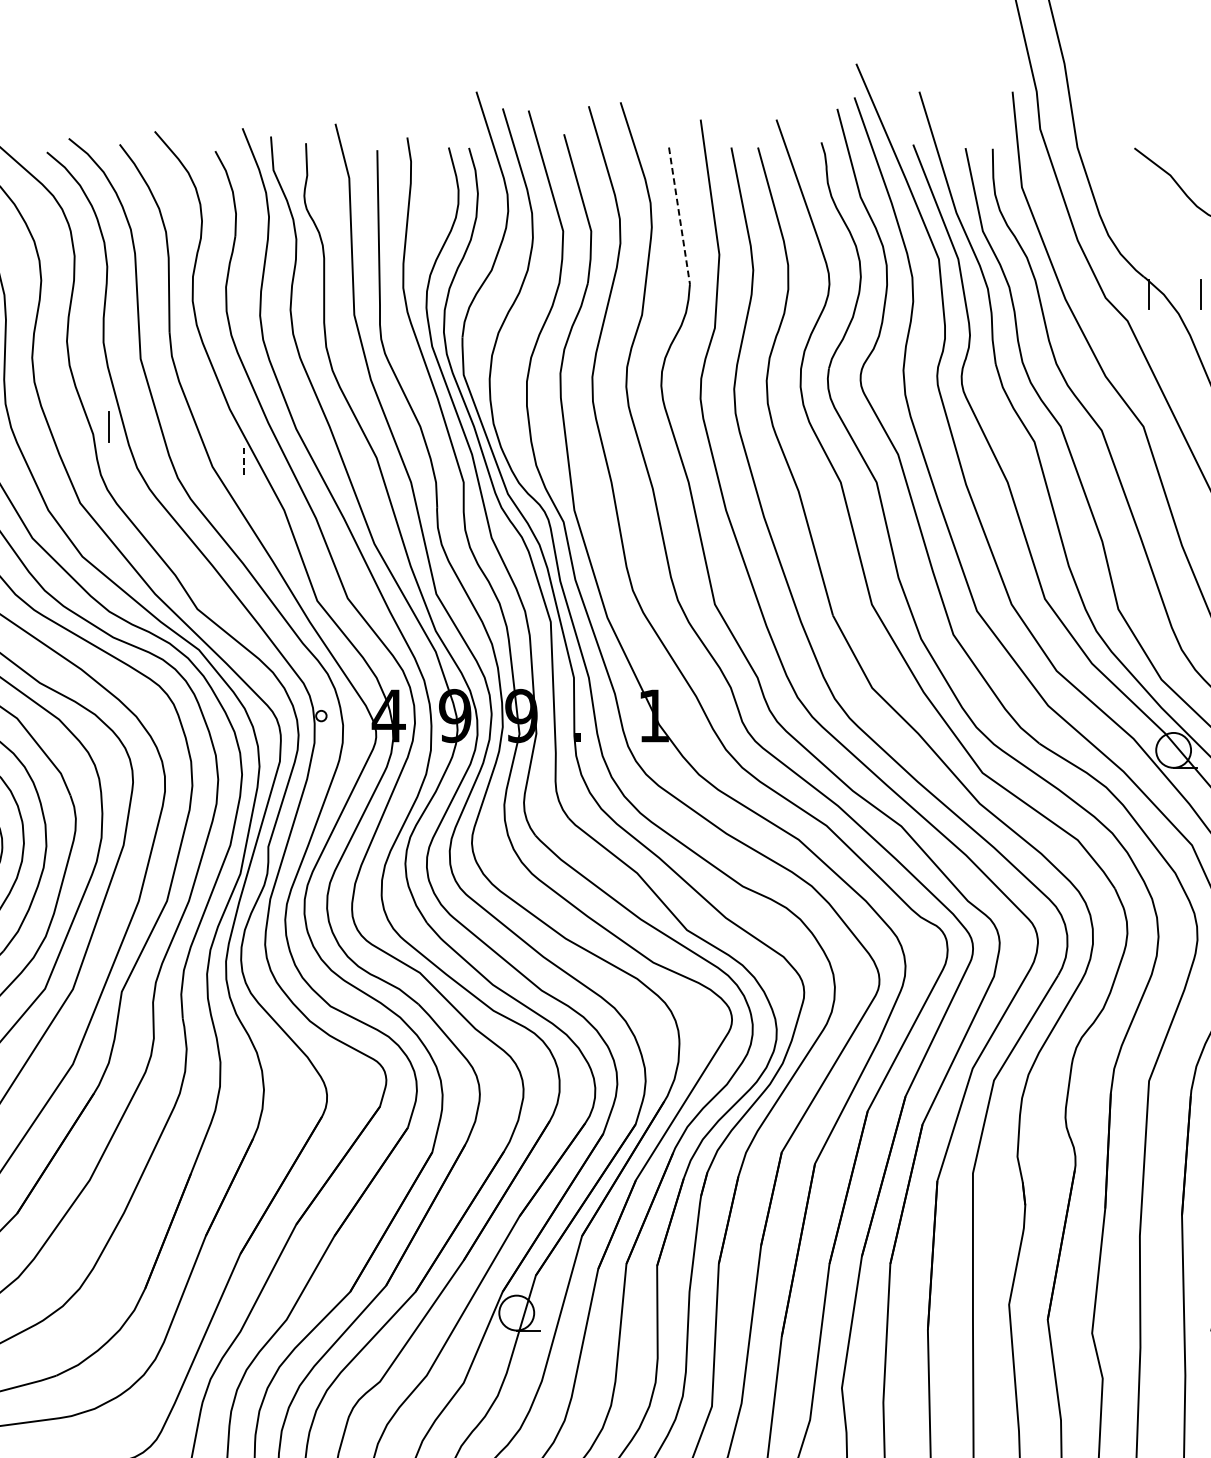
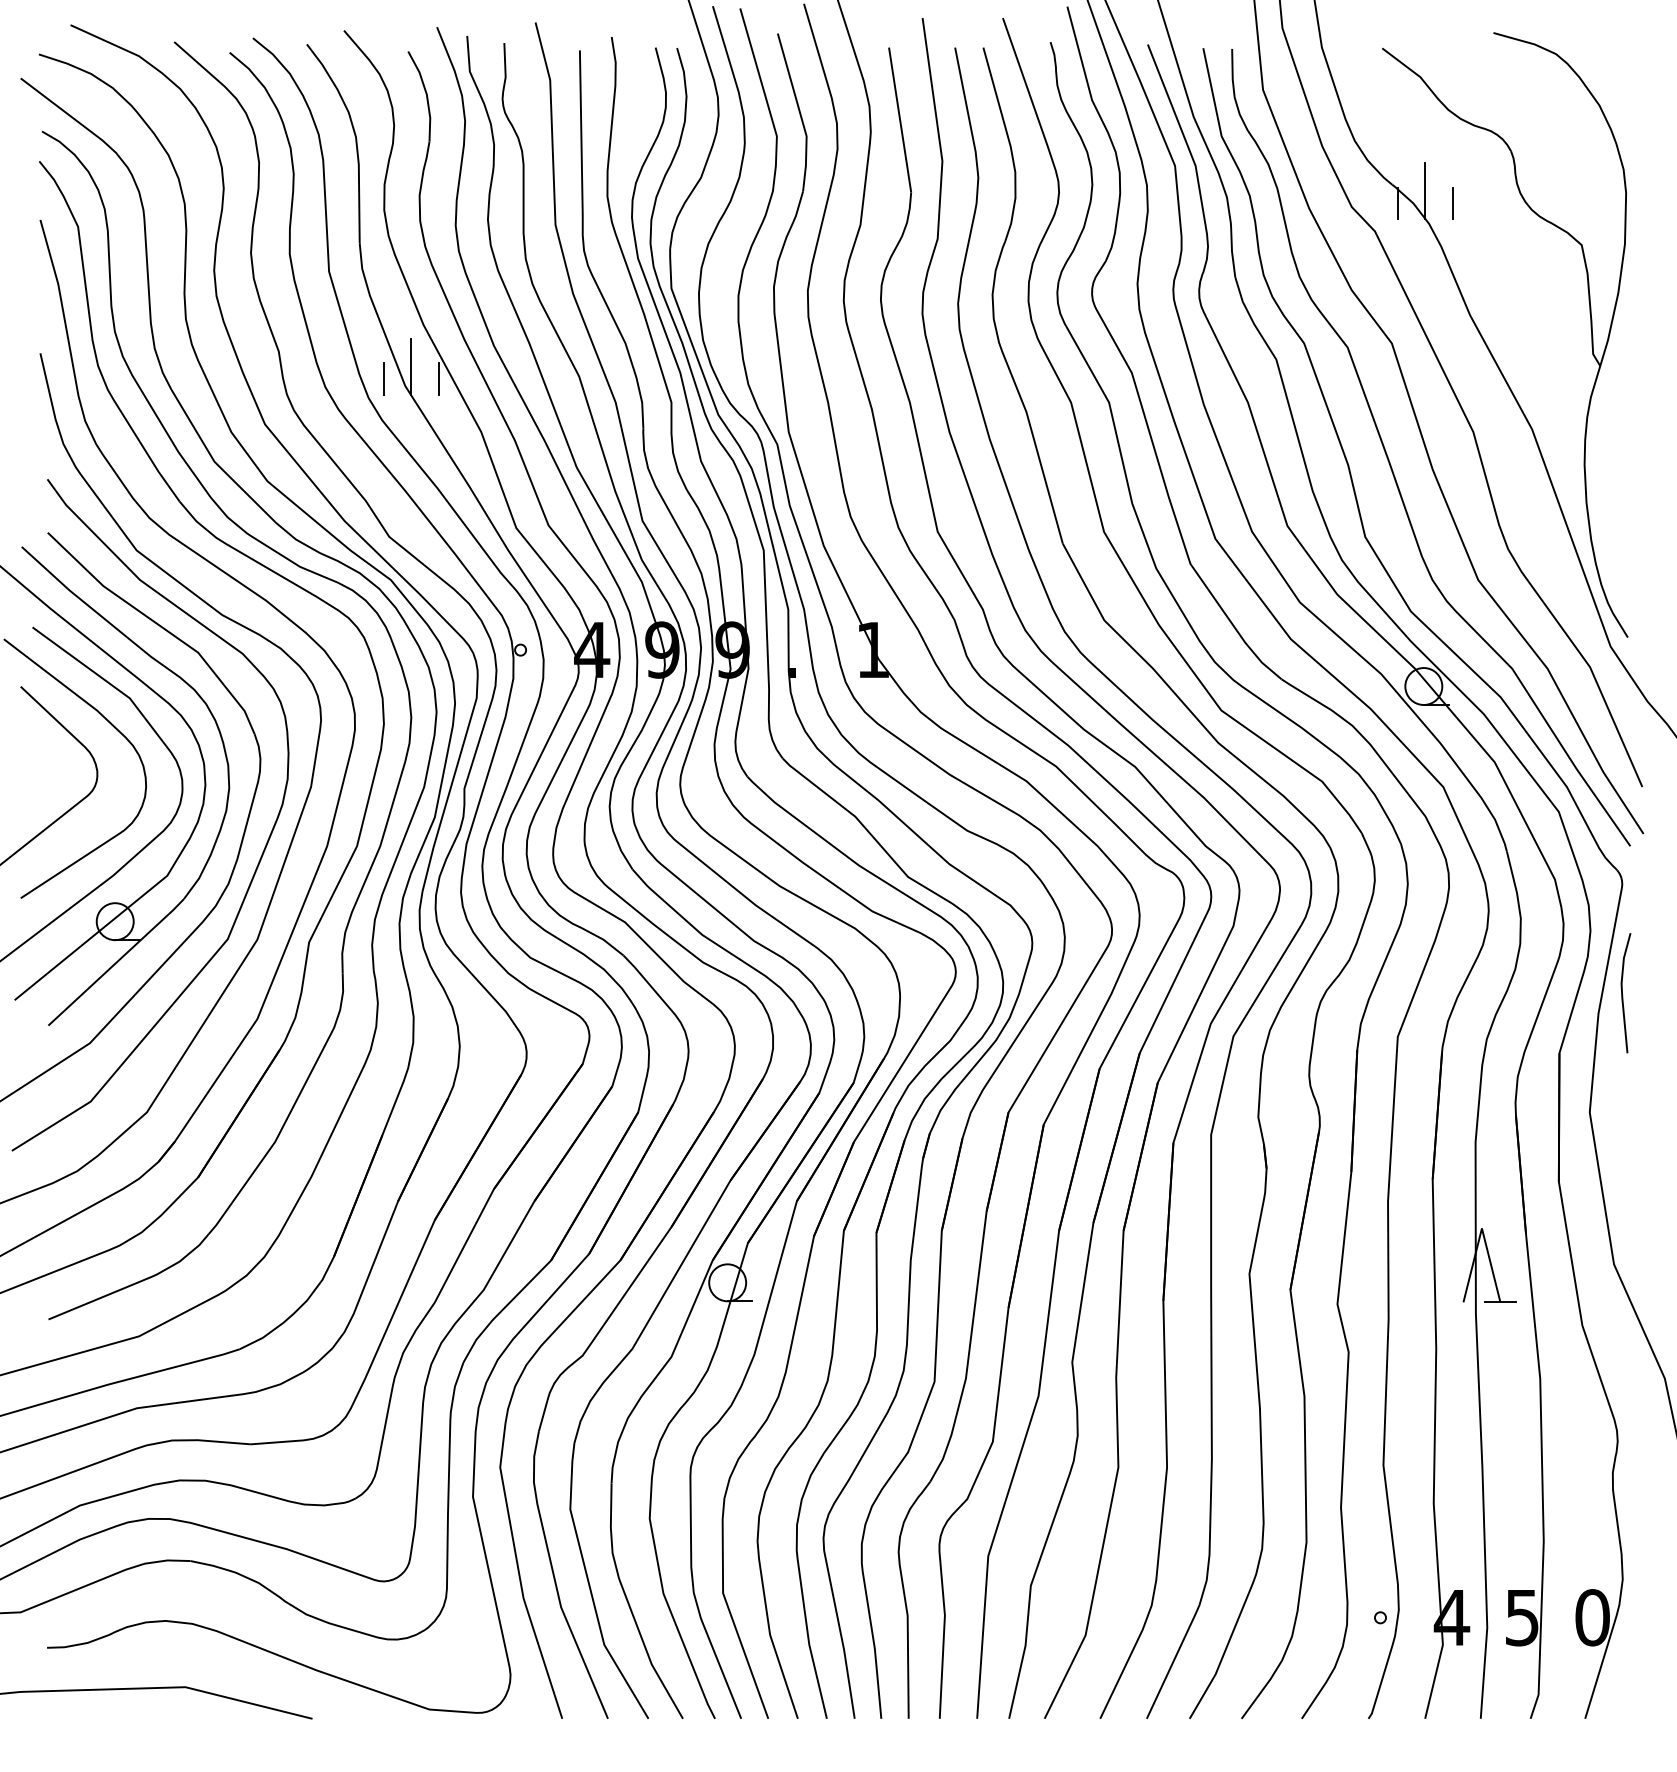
line: (679, 216) -> (900, 120), dashed -> solid
line: (1175, 282) -> (1425, 190), added
line: (108, 426) -> (383, 378), moved
line: (218, 448) -> (411, 366), added
line: (244, 459) -> (439, 378), dashed -> solid

